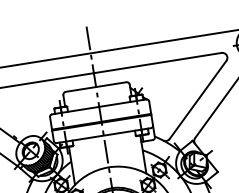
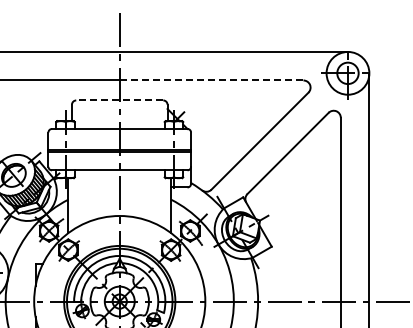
line: (157, 63) -> (211, 80), solid -> dashed
line: (95, 87) -> (119, 100), solid -> dashed

